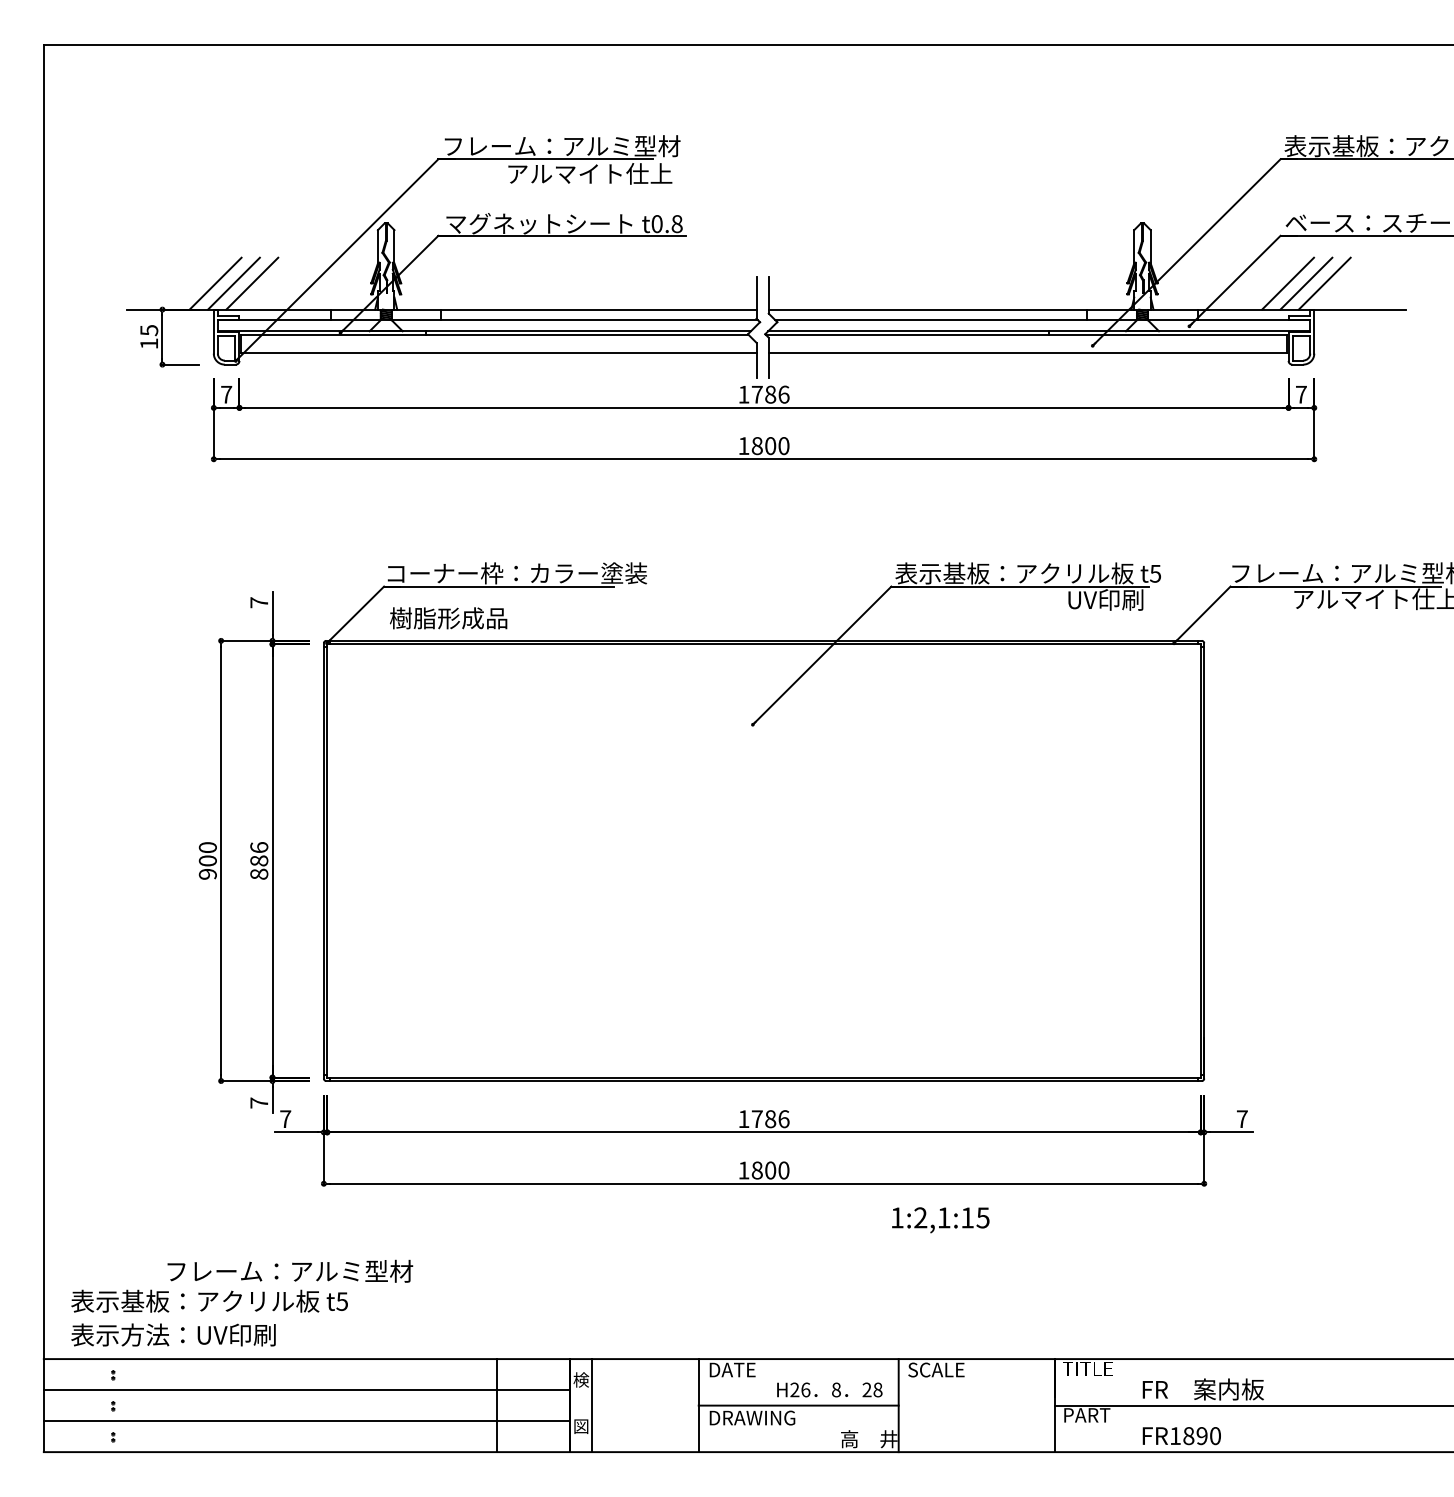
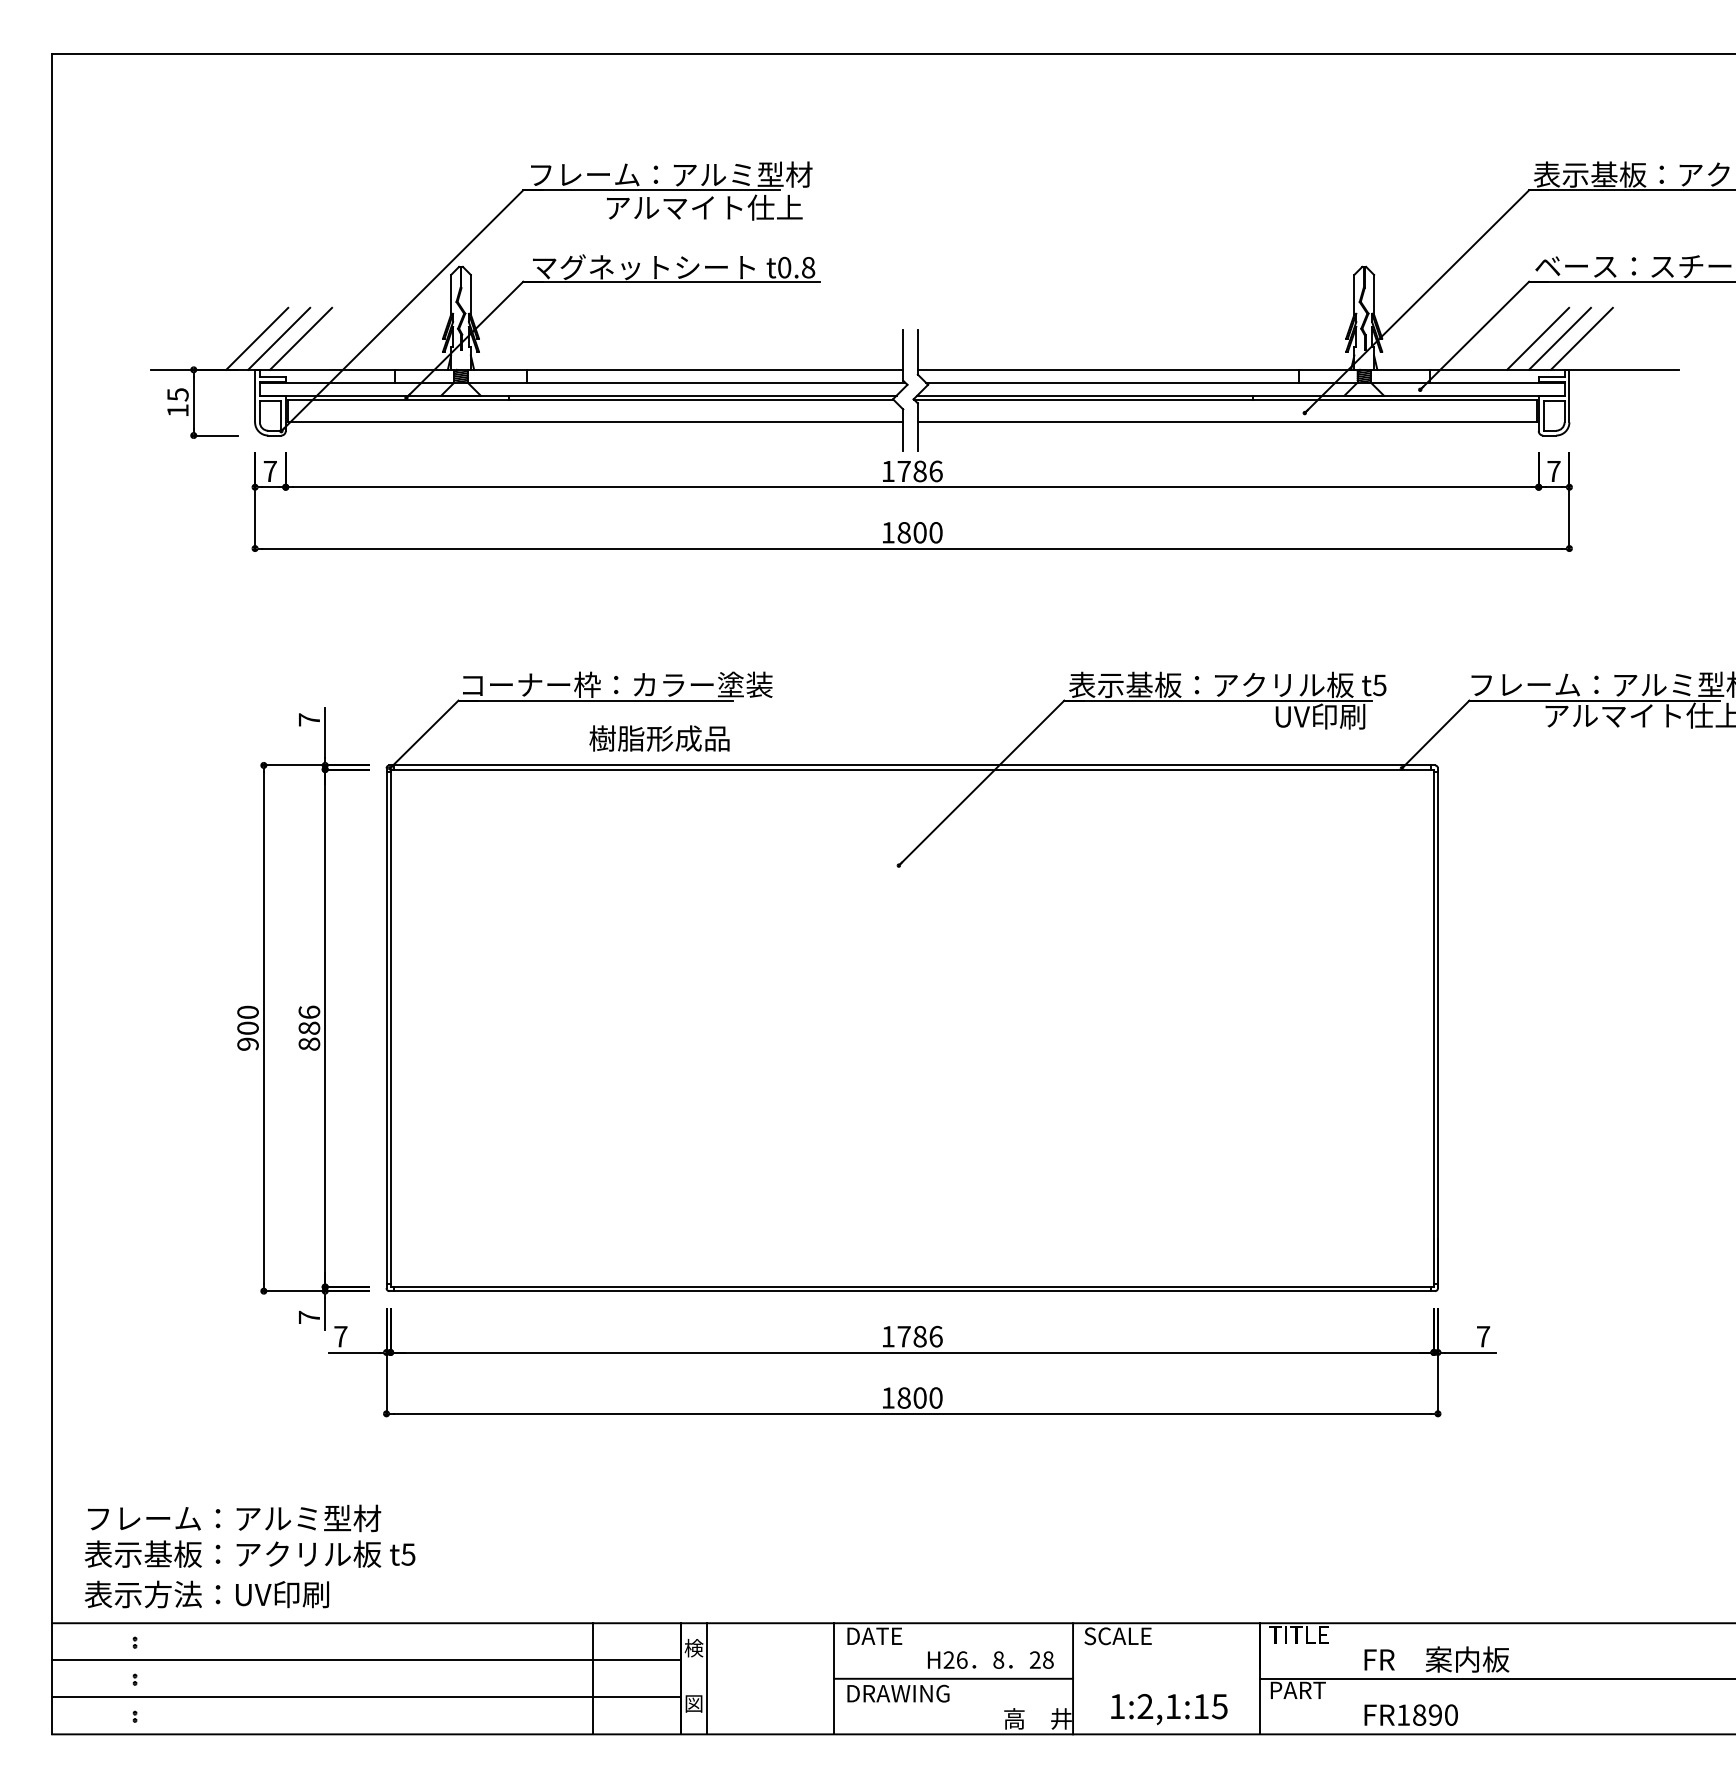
text: (448, 618) -> (659, 738), moved
text: (940, 1220) -> (1169, 1709), moved
text: (290, 1271) -> (234, 1518), moved

